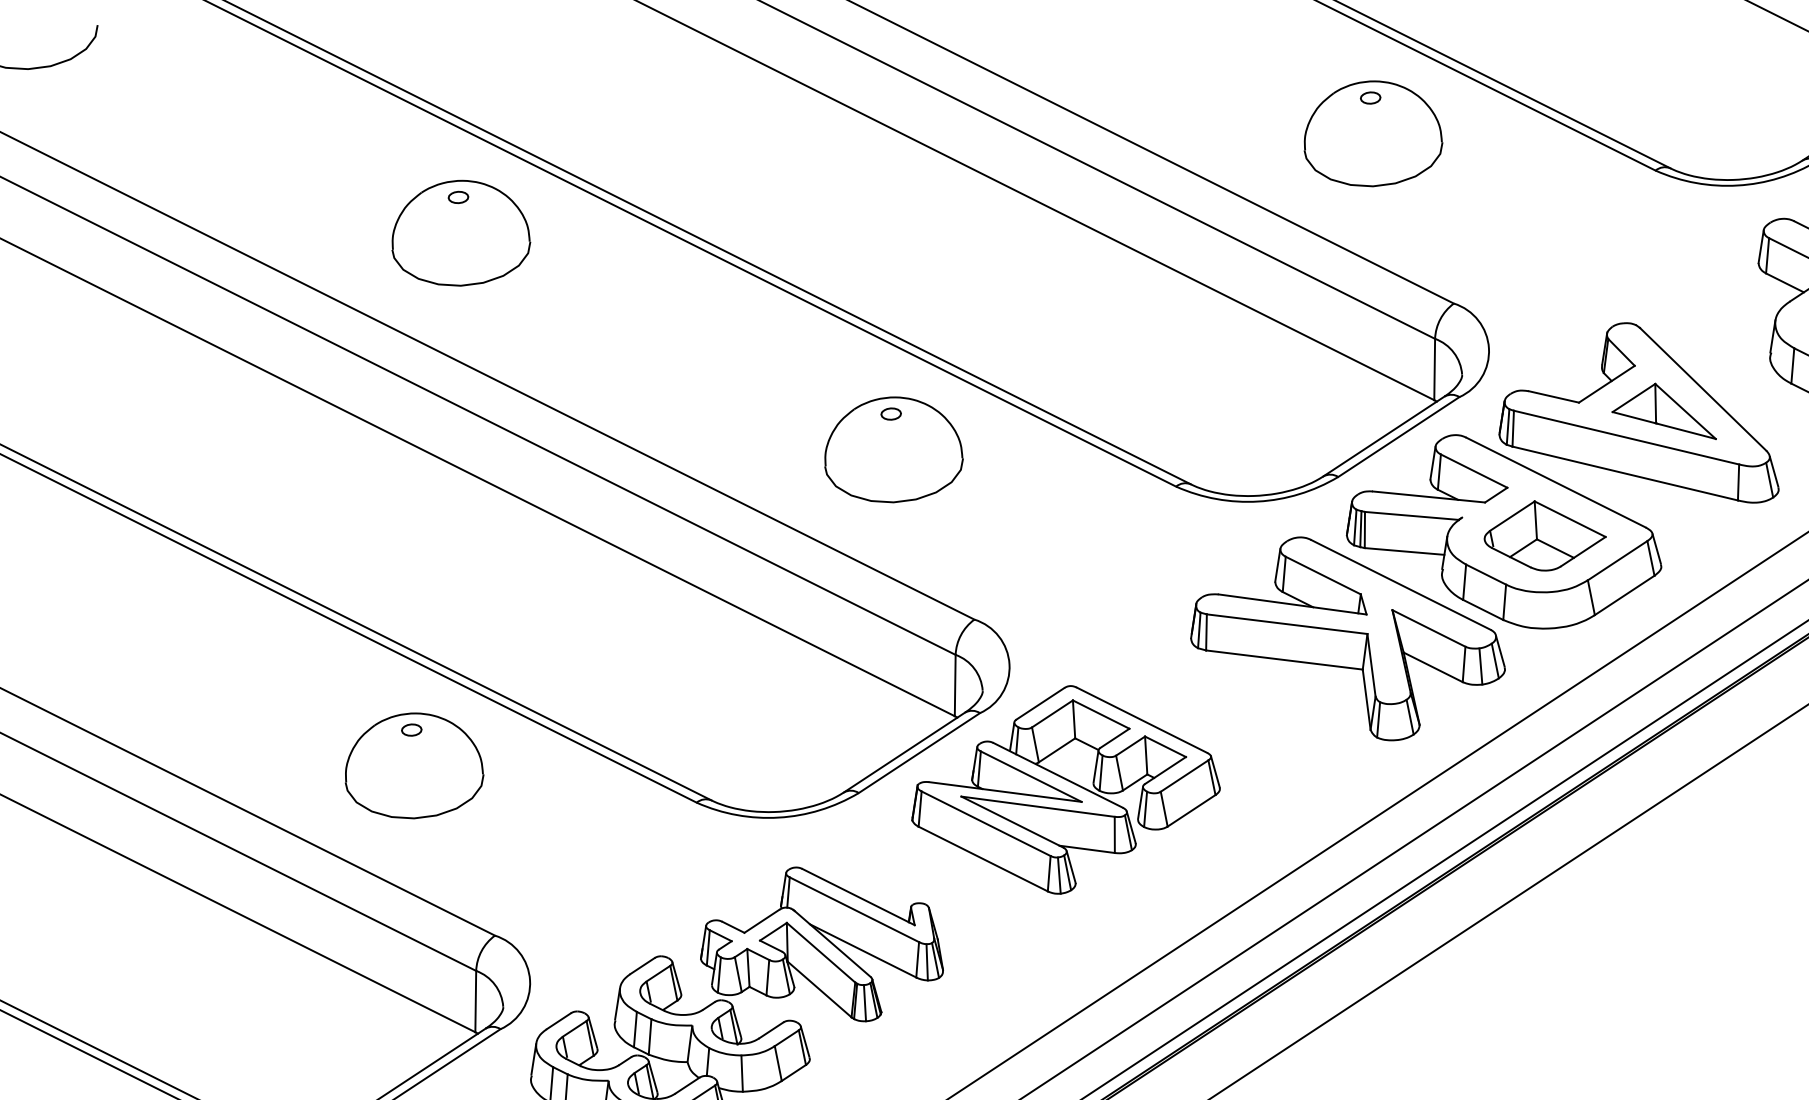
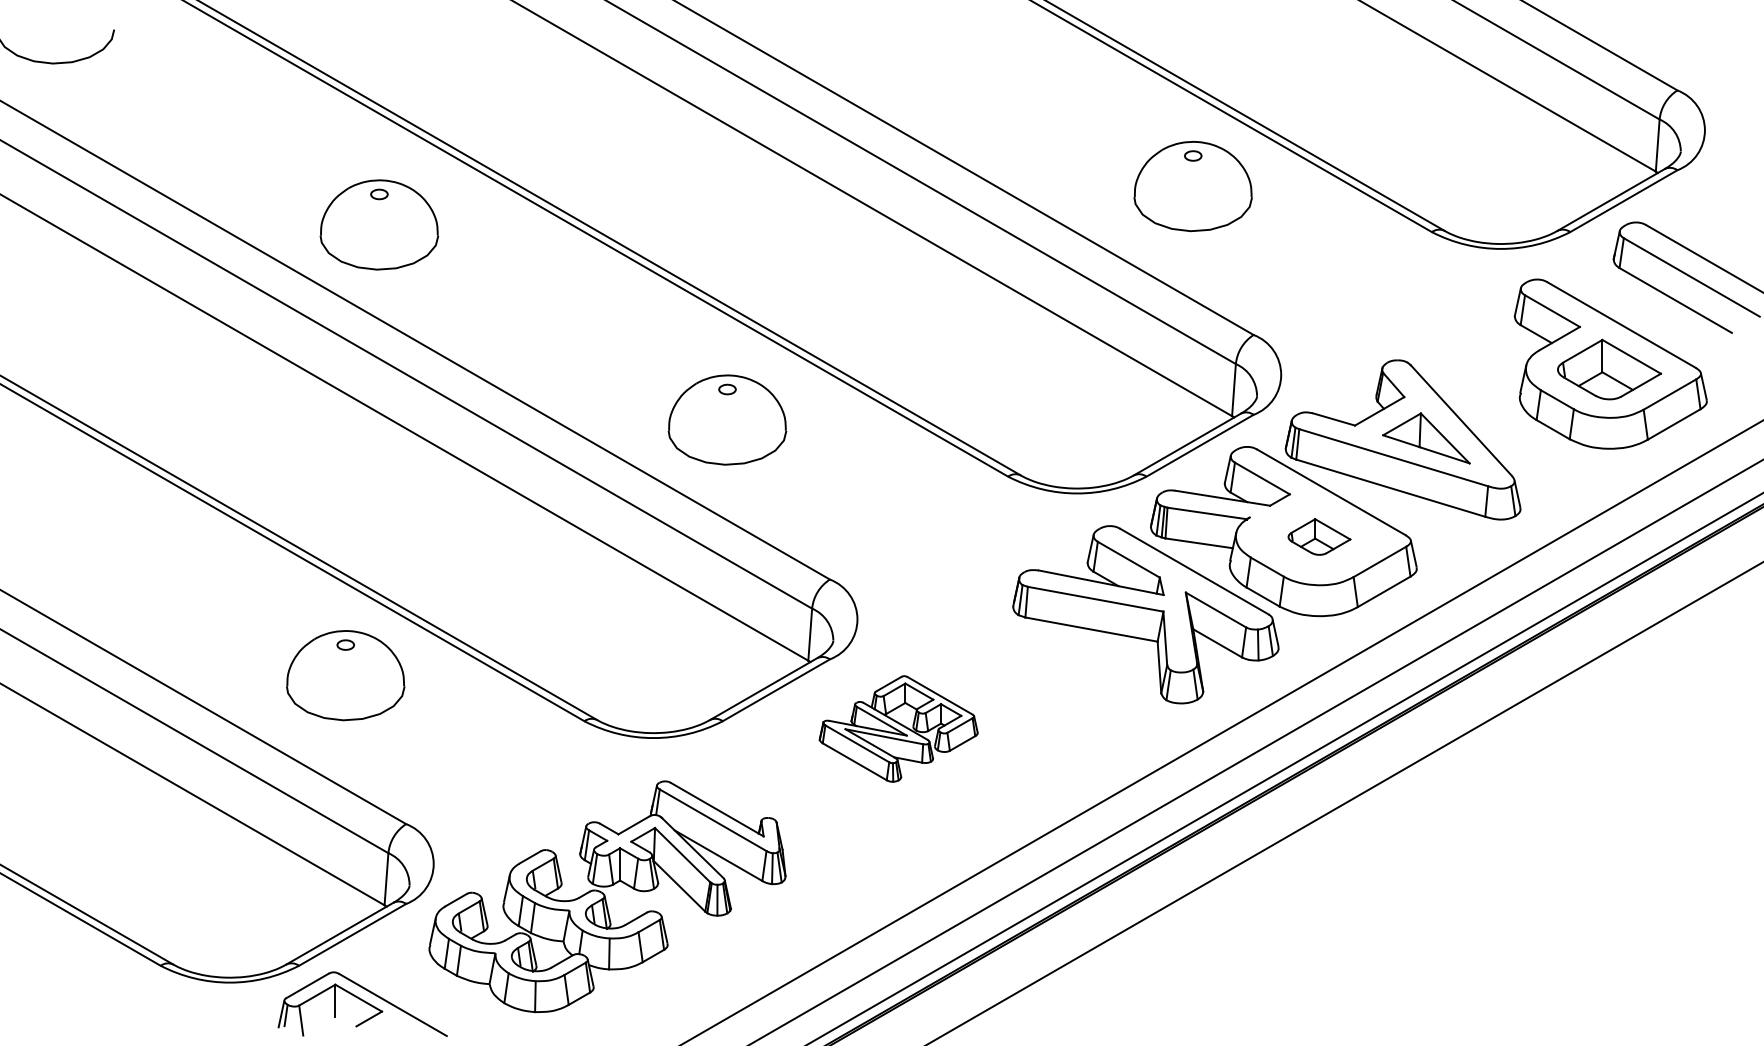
part: (460, 232) -> (379, 224), moved
part: (893, 449) -> (727, 419), moved
part: (1545, 535) -> (1319, 536), size x0.6
part: (1065, 789) -> (898, 728), size x0.6

